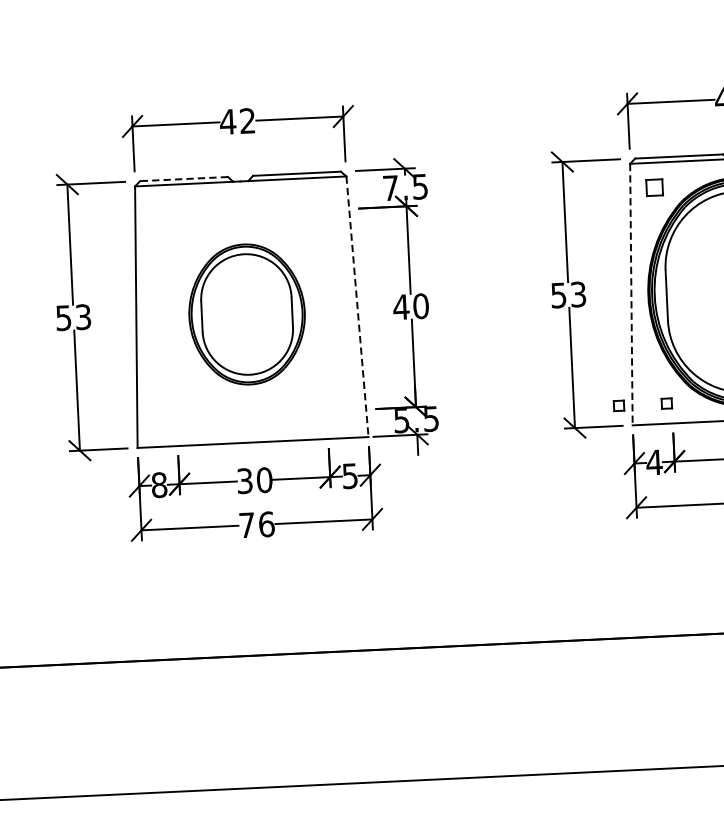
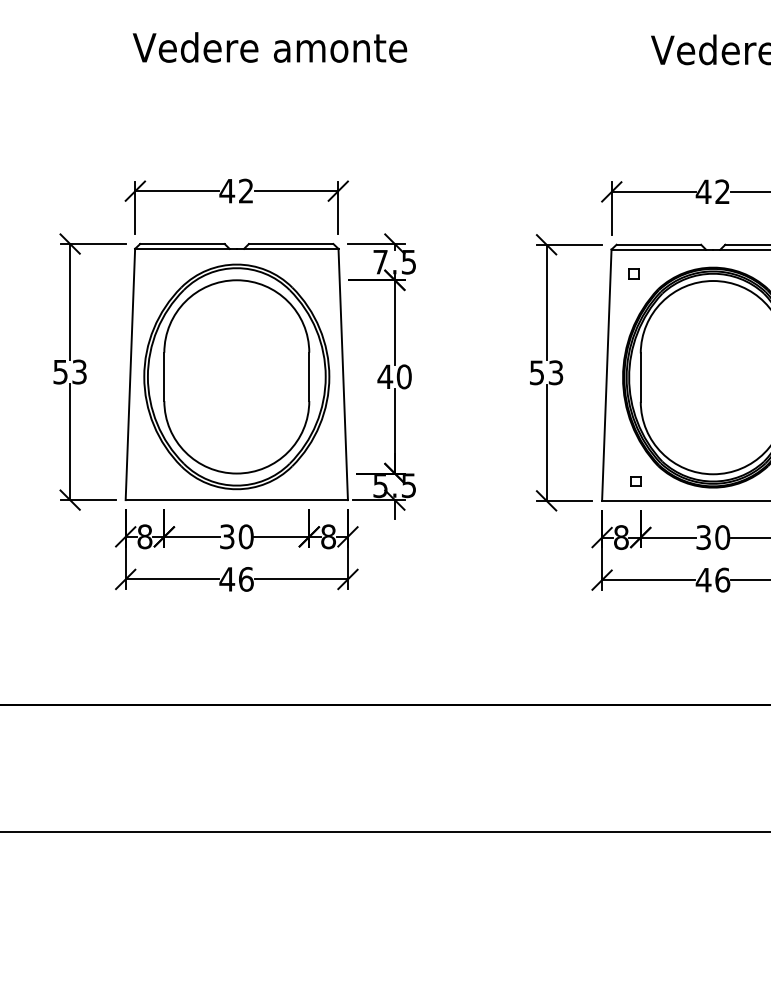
line: (183, 179) -> (181, 244), dashed -> solid
part: (654, 187) -> (633, 273), size x0.62
line: (631, 294) -> (606, 375), dashed -> solid
line: (357, 306) -> (343, 374), dashed -> solid
part: (246, 314) -> (236, 376), size x1.67
part: (618, 405) -> (589, 481), removed
text: (654, 462) -> (621, 537), 4 -> 8
text: (350, 475) -> (328, 536), 5 -> 8
text: (247, 525) -> (227, 579), 76 -> 46

